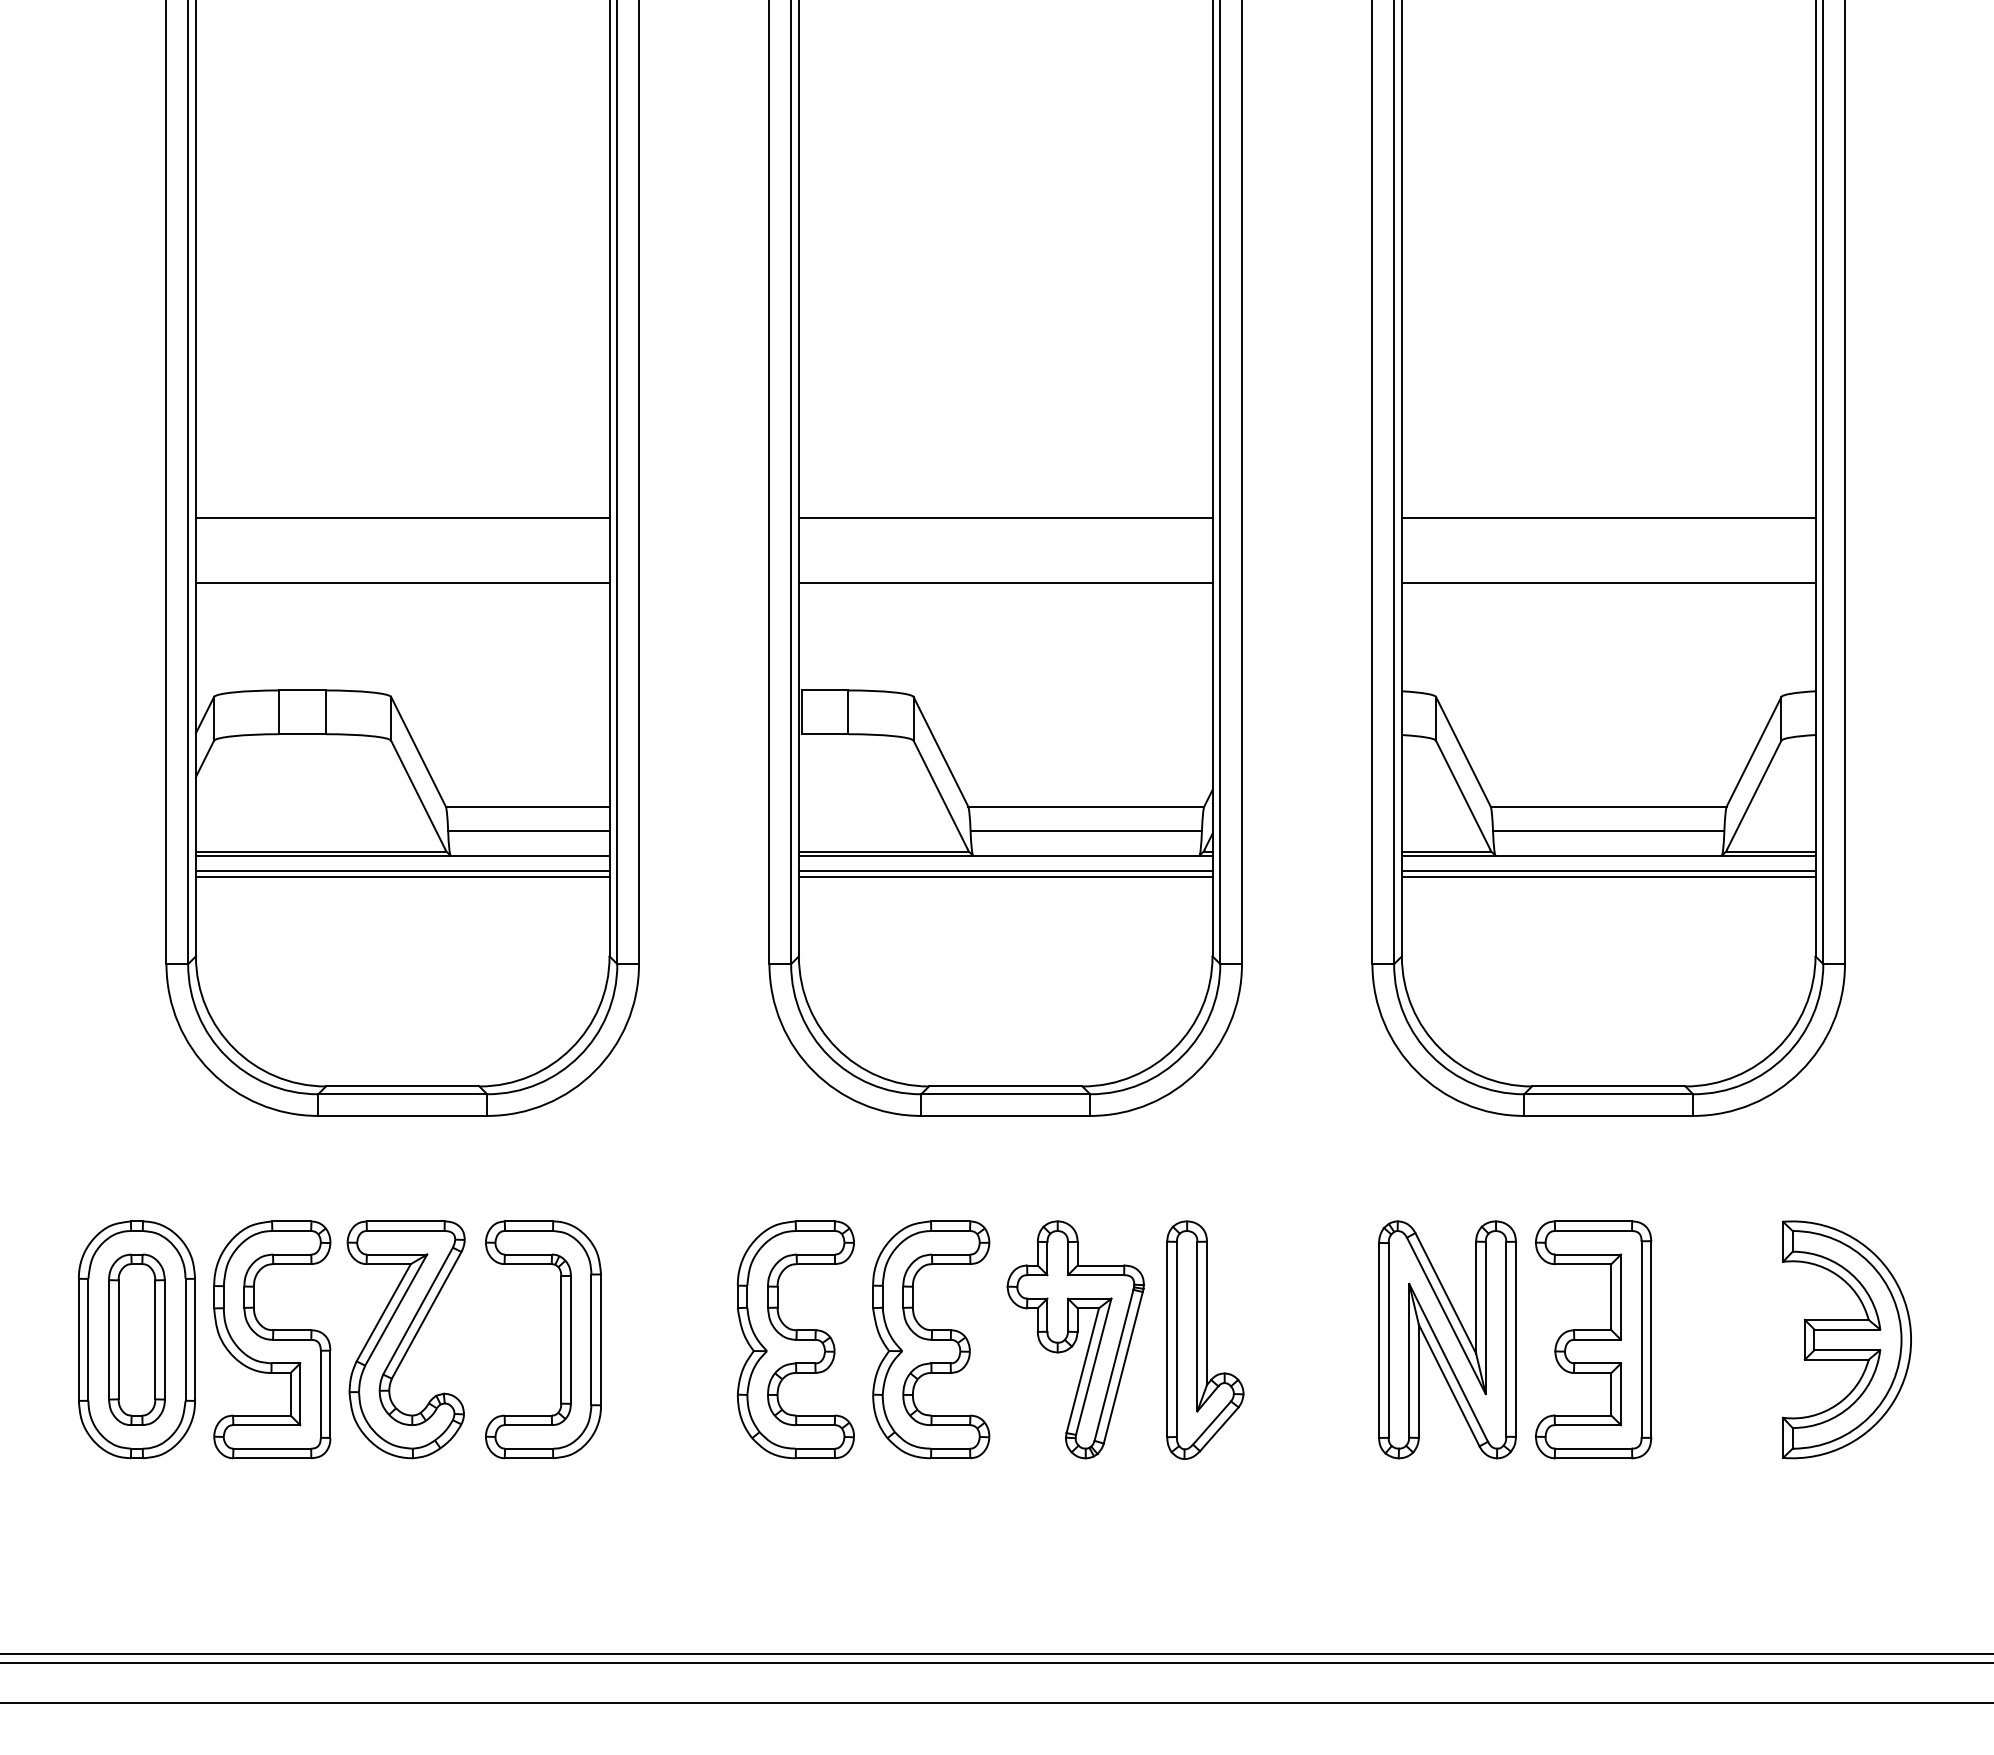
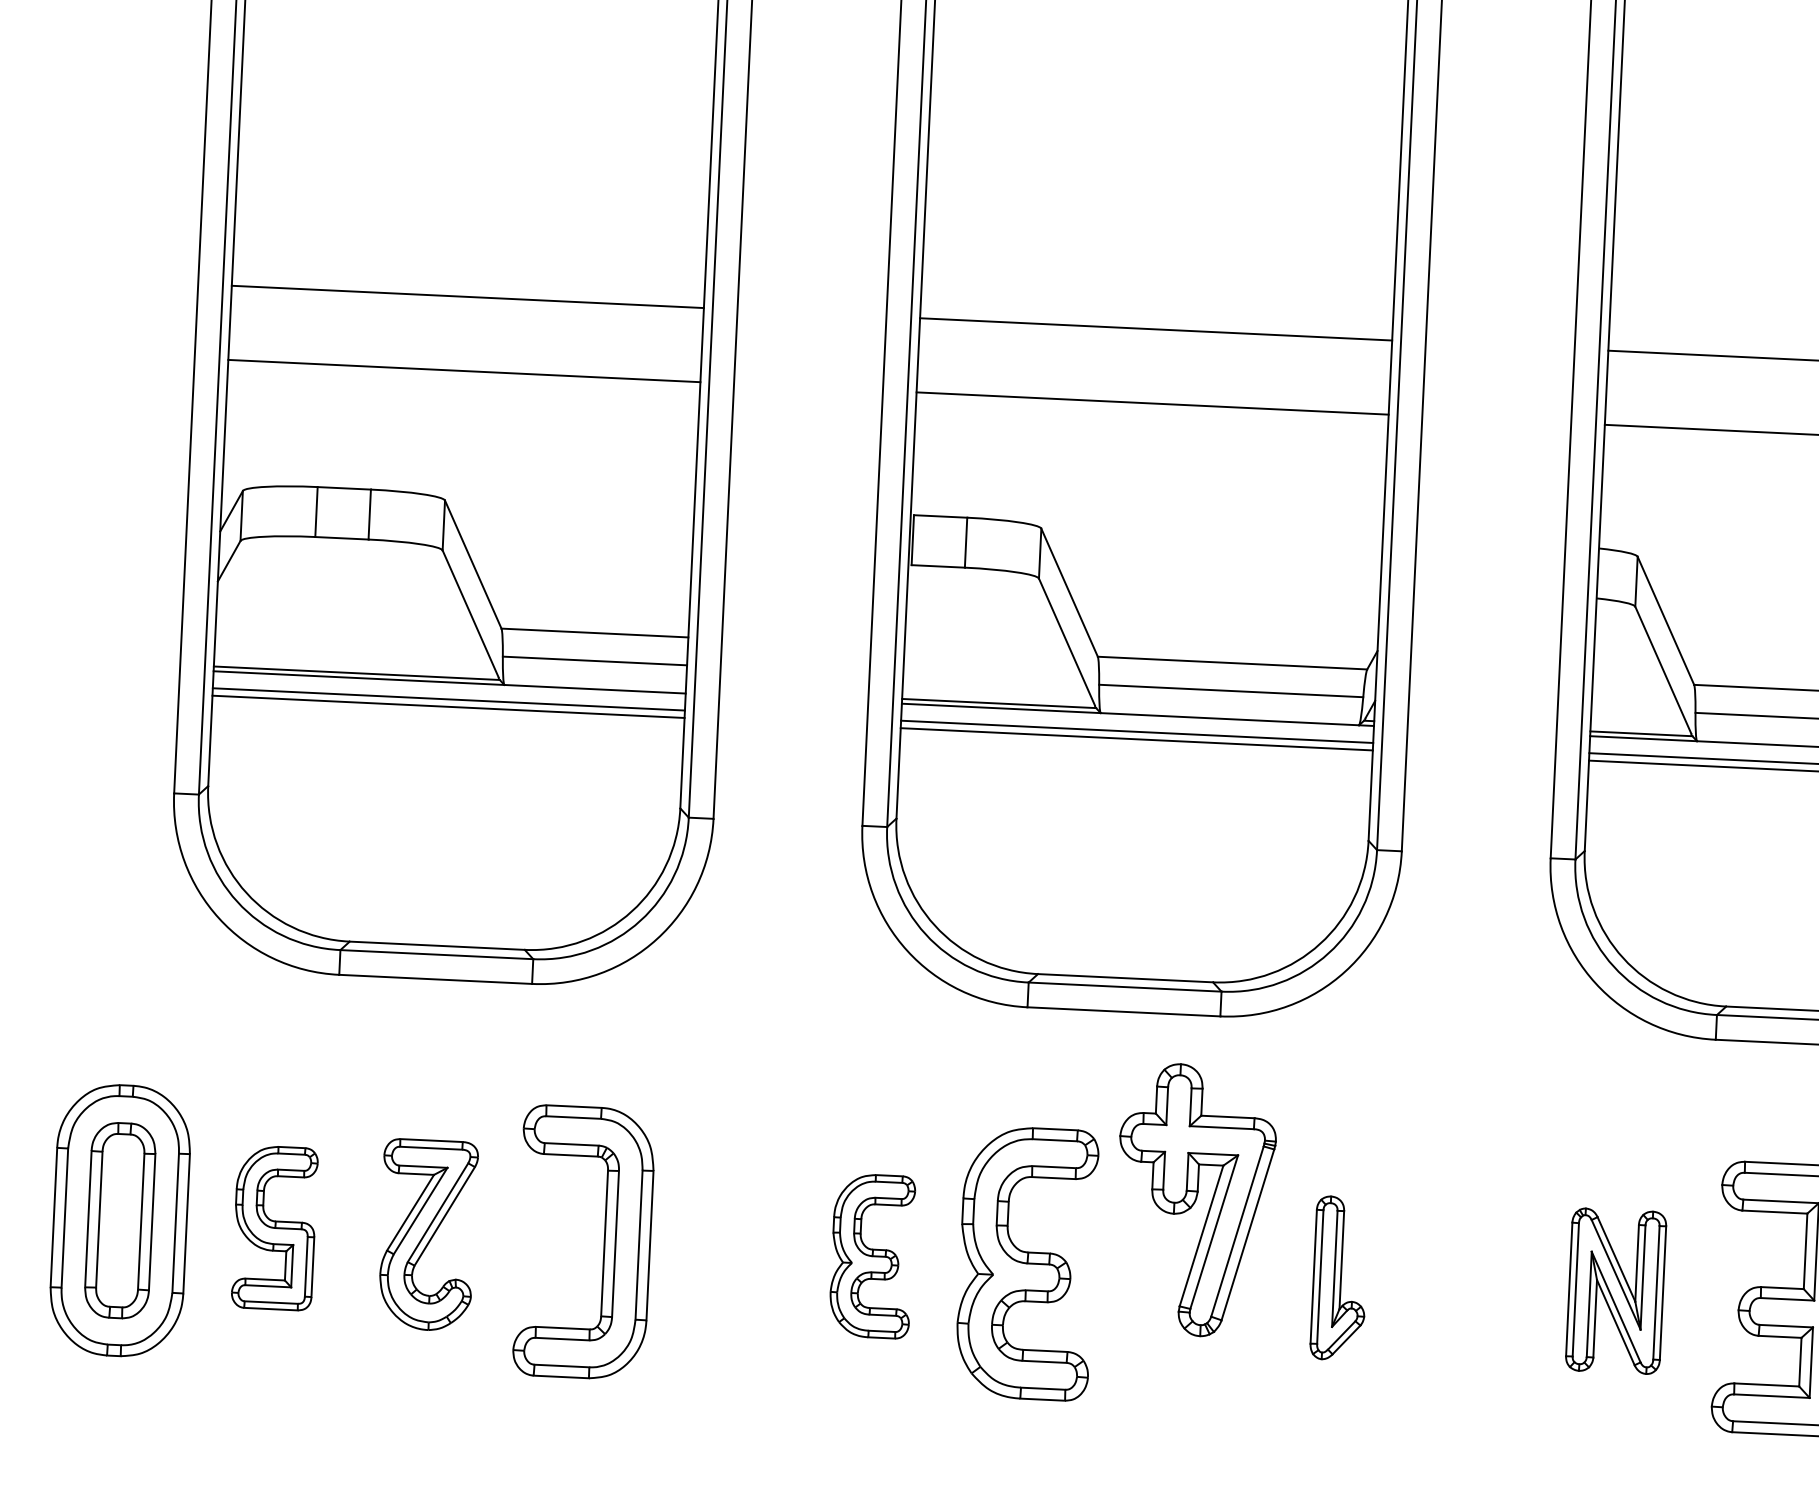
part: (272, 1339) -> (274, 1227), size x0.6
part: (405, 1339) -> (426, 1234), size x0.7
part: (795, 1339) -> (871, 1255), size x0.6
part: (1075, 1339) -> (1194, 1200), moved
part: (1205, 1339) -> (1339, 1277), size x0.6
part: (1447, 1339) -> (1616, 1290), size x0.6

